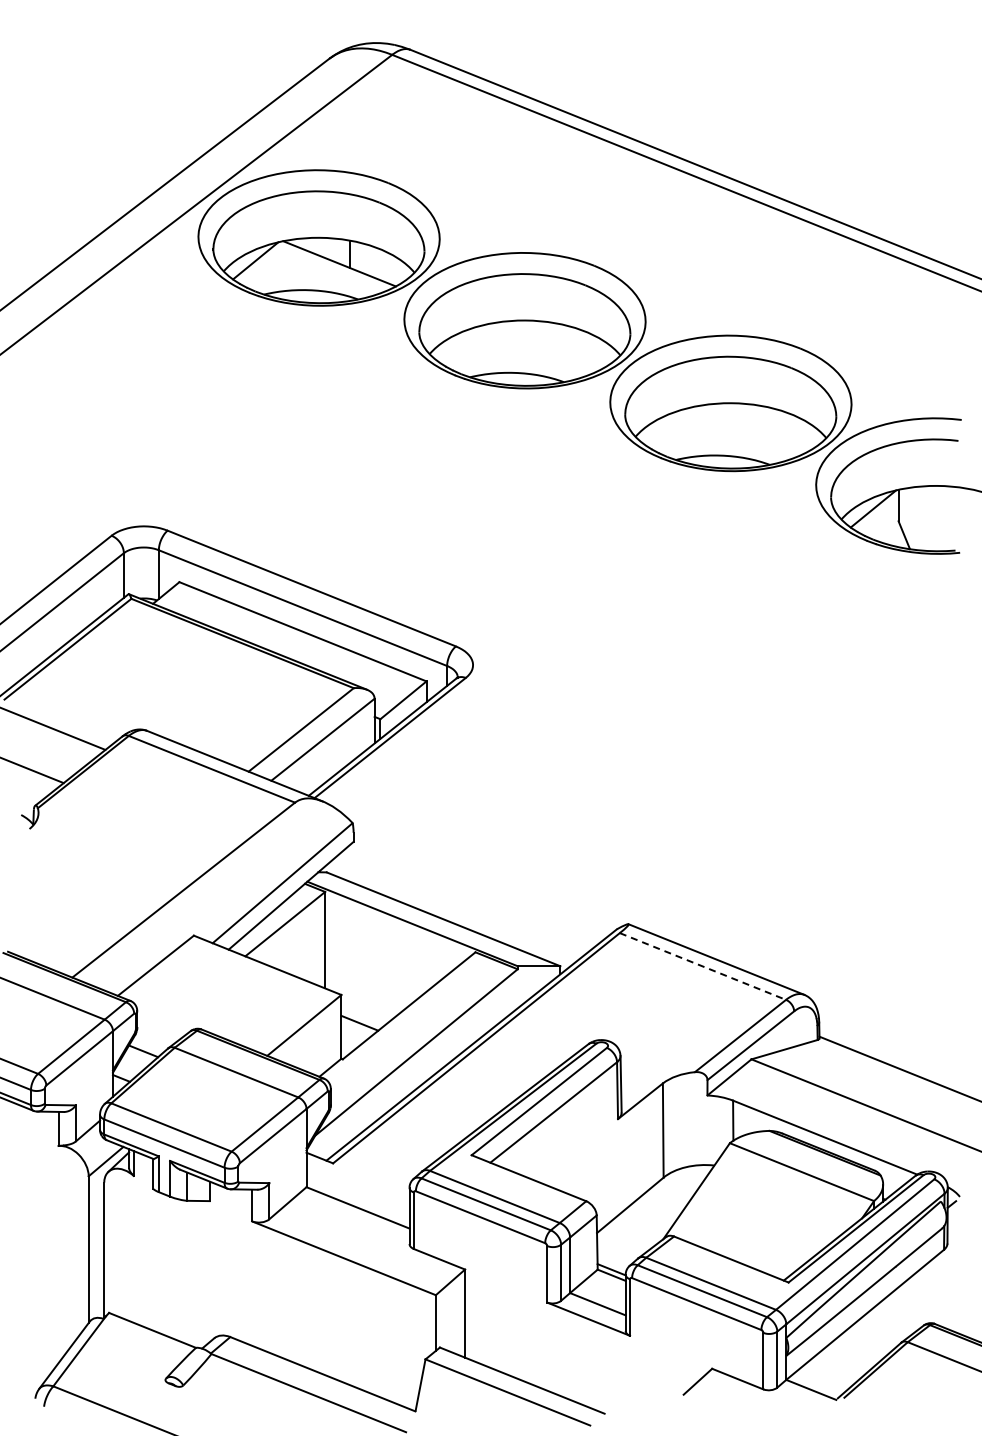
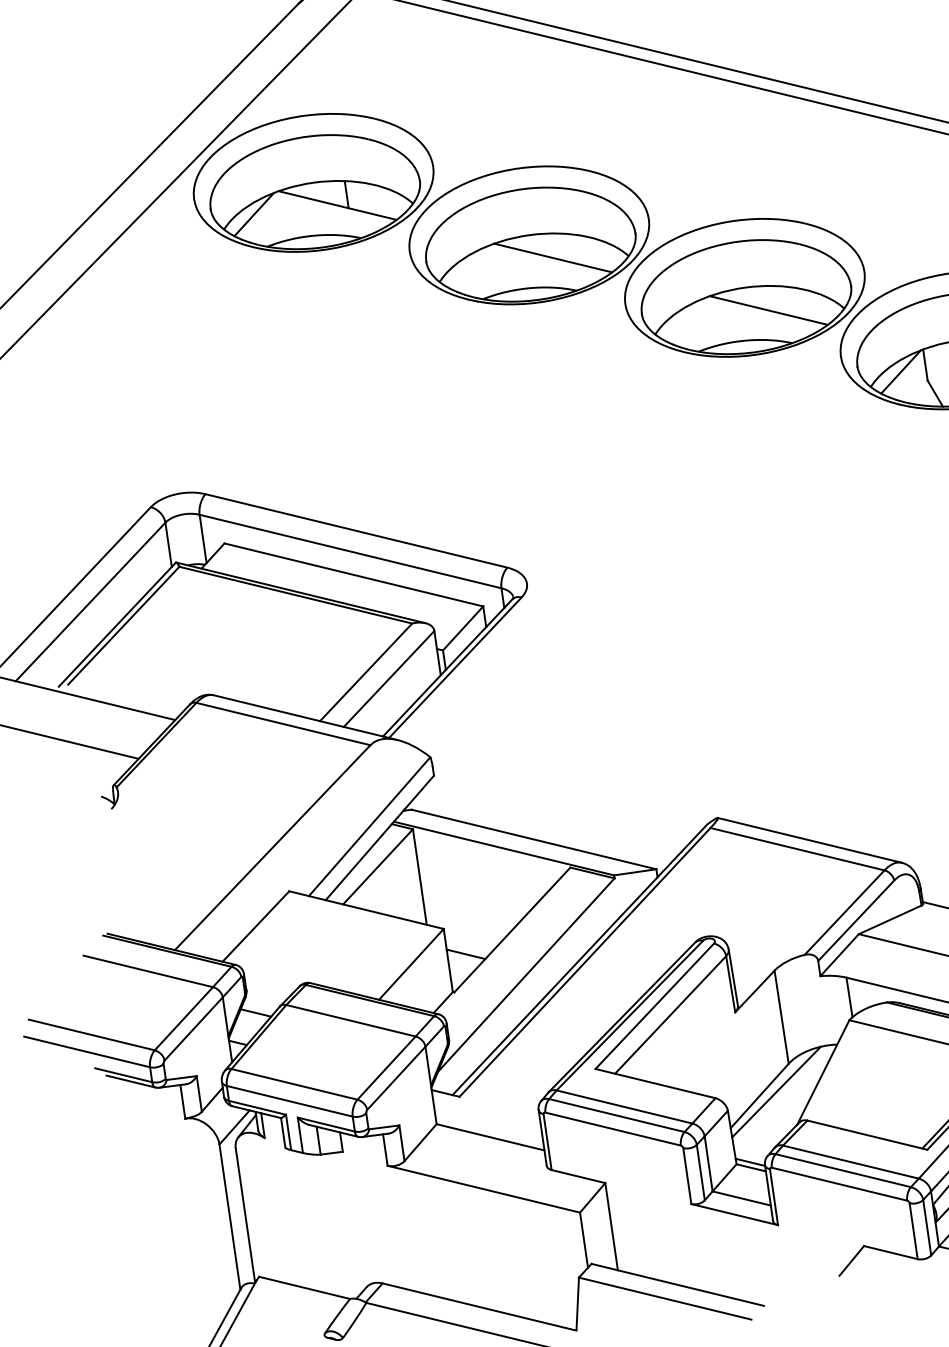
line: (545, 346) -> (553, 257), added
line: (751, 428) -> (768, 309), added
line: (702, 966) -> (797, 849), dashed -> solid
line: (647, 1203) -> (776, 1091), added

